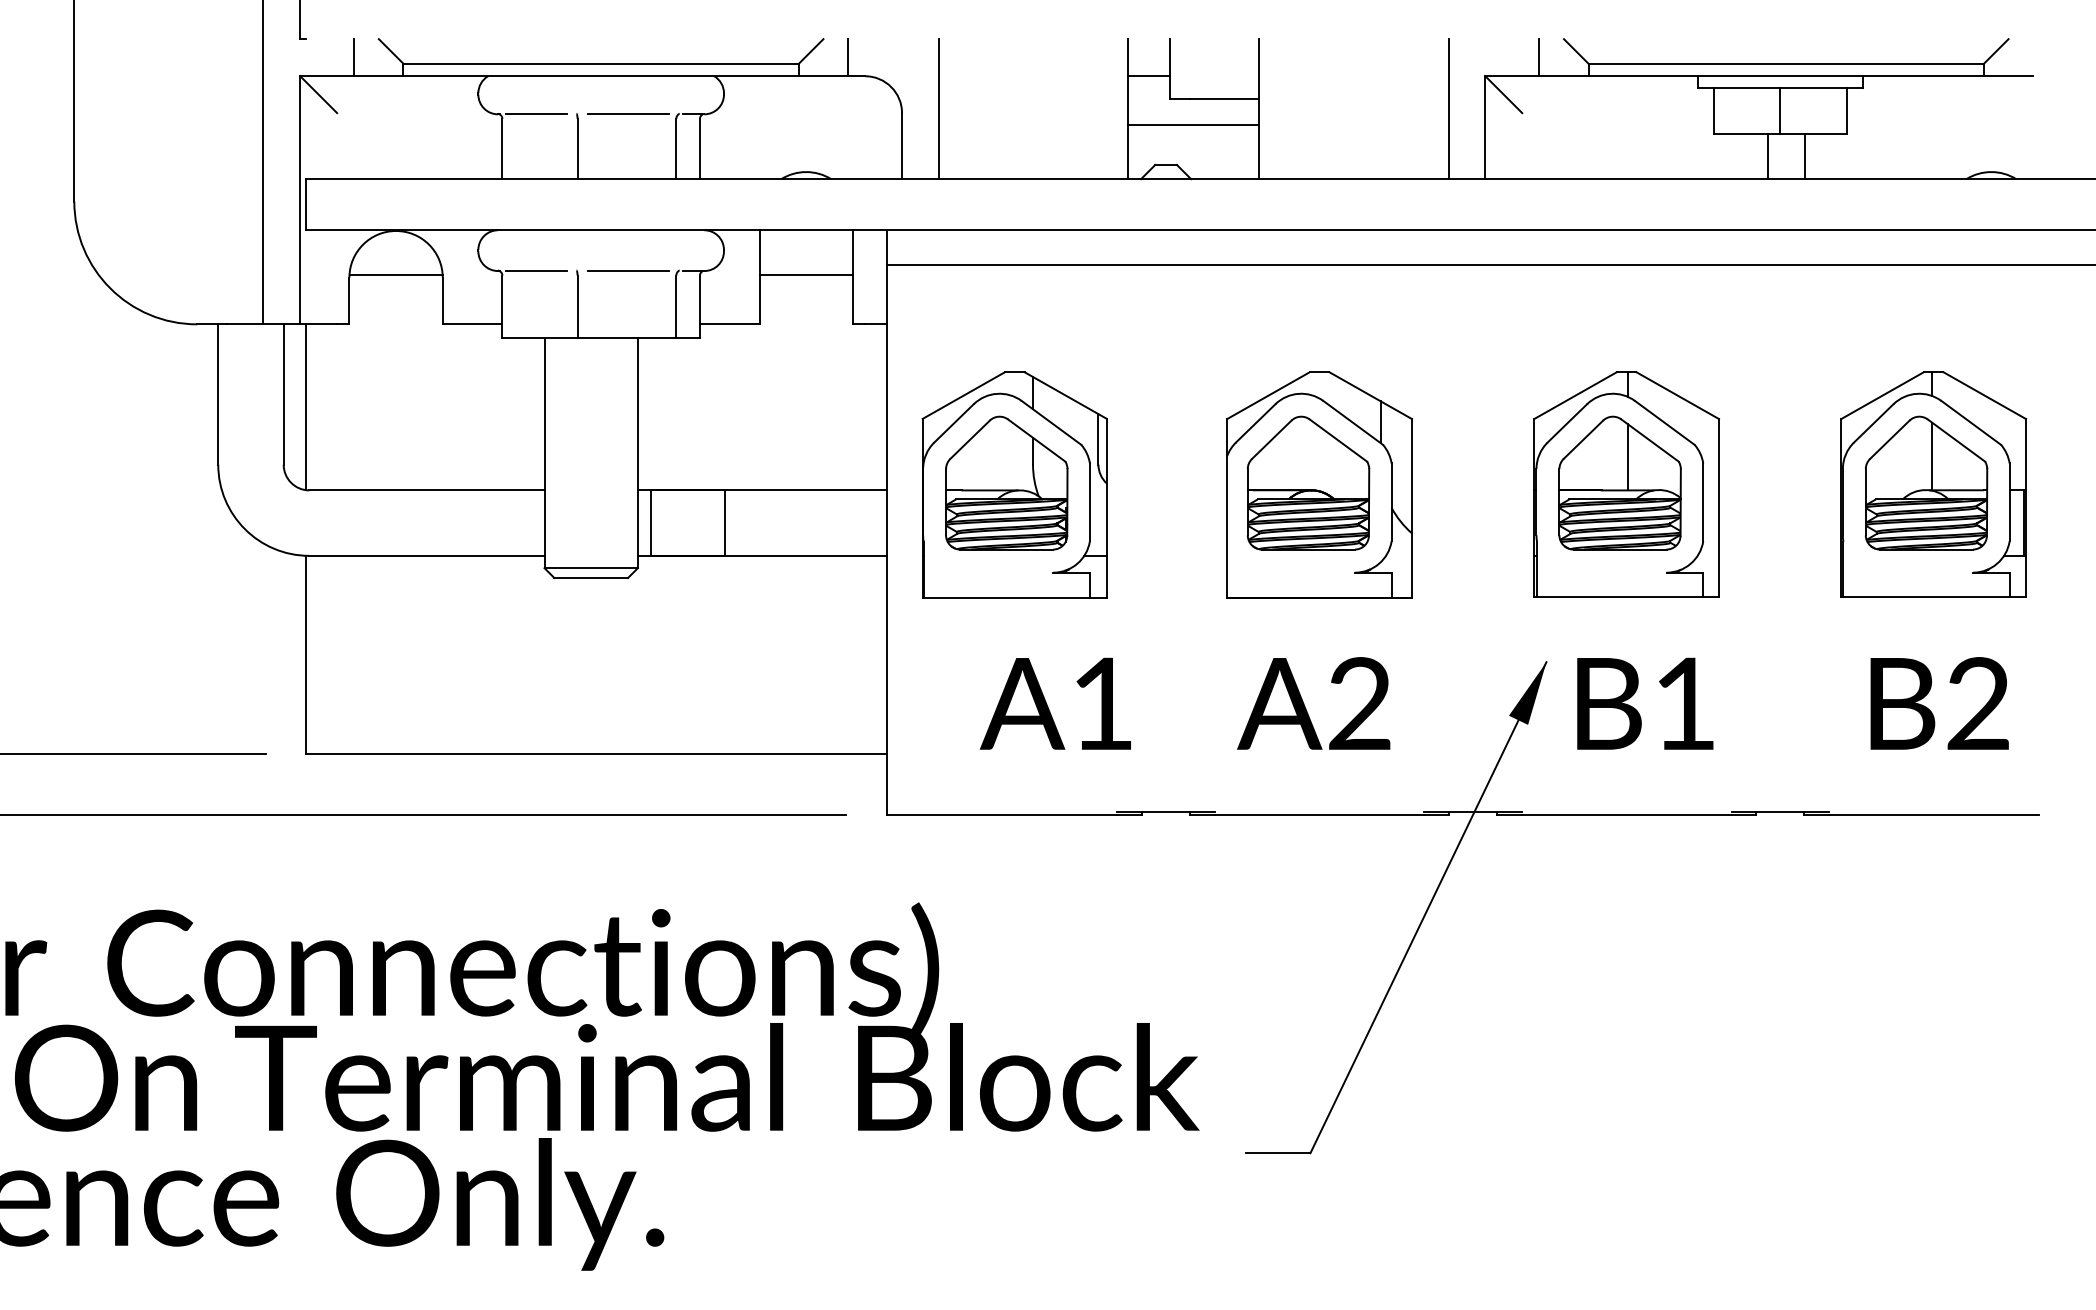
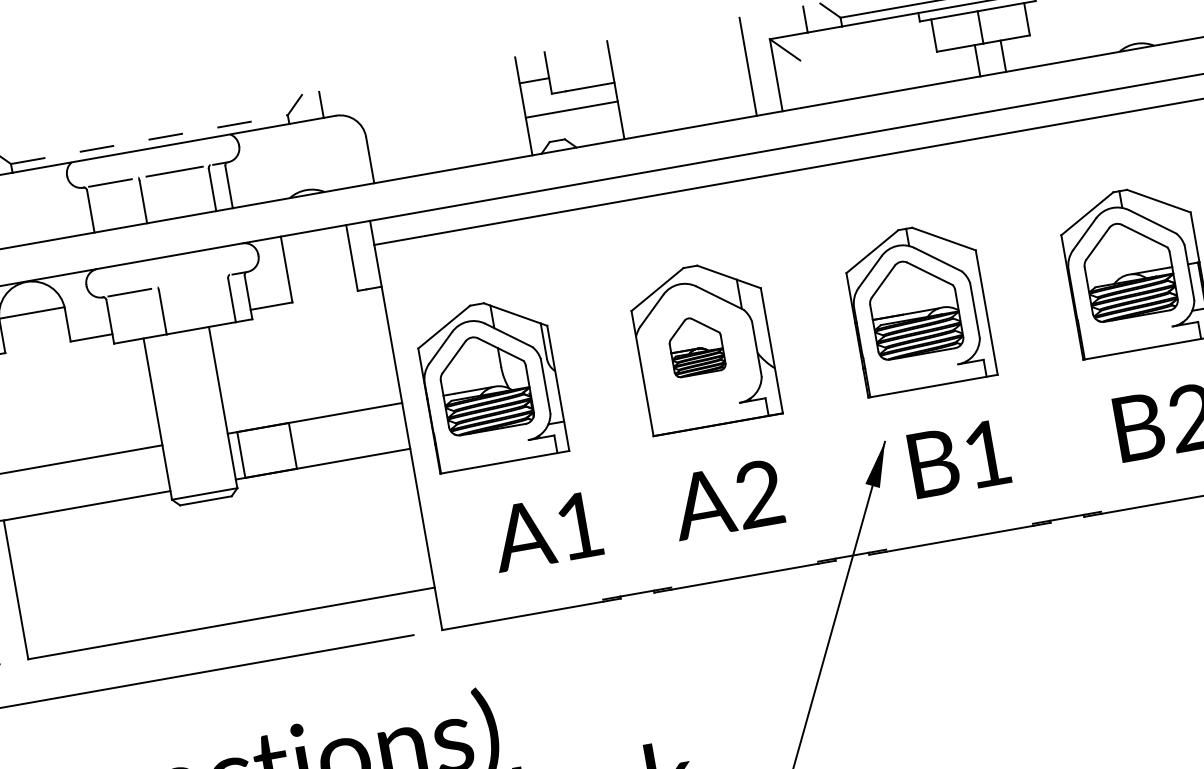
line: (601, 63) -> (149, 139), solid -> dashed
line: (938, 109) -> (391, 130), removed
line: (628, 271) -> (194, 281), removed
line: (805, 275) -> (318, 262), removed
line: (1932, 456) -> (1129, 250), removed
line: (1627, 457) -> (916, 288), removed
part: (1308, 482) -> (696, 345), size x0.6

